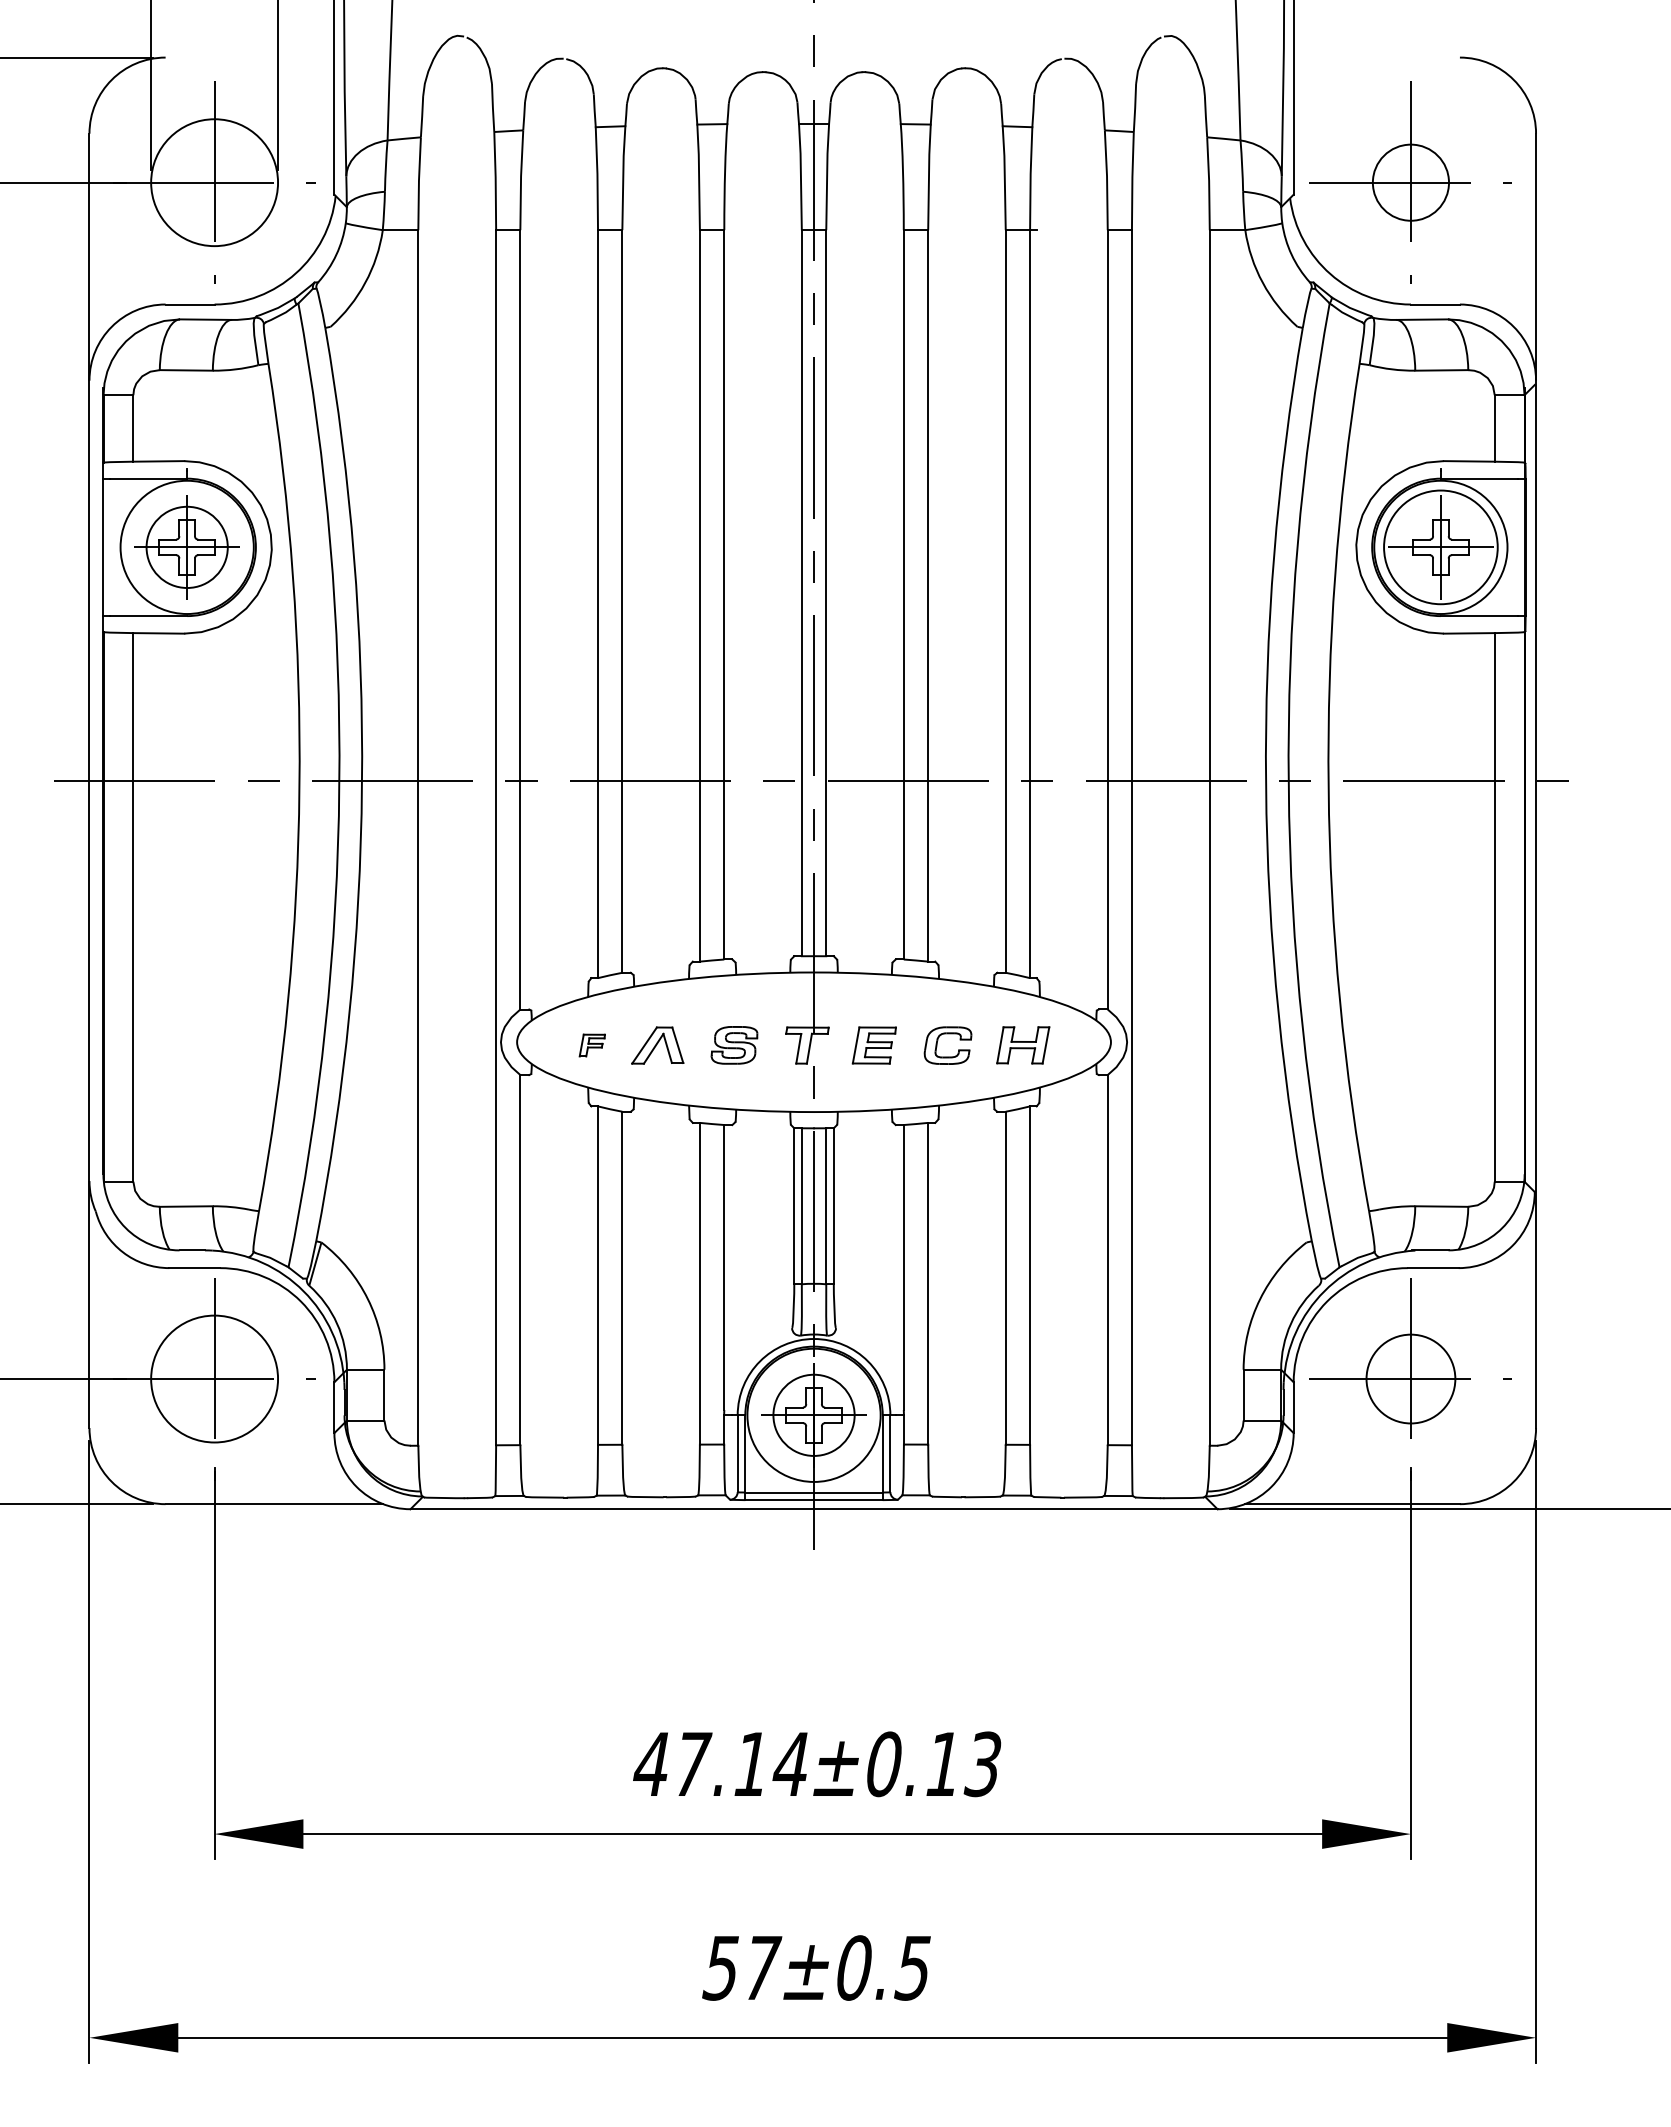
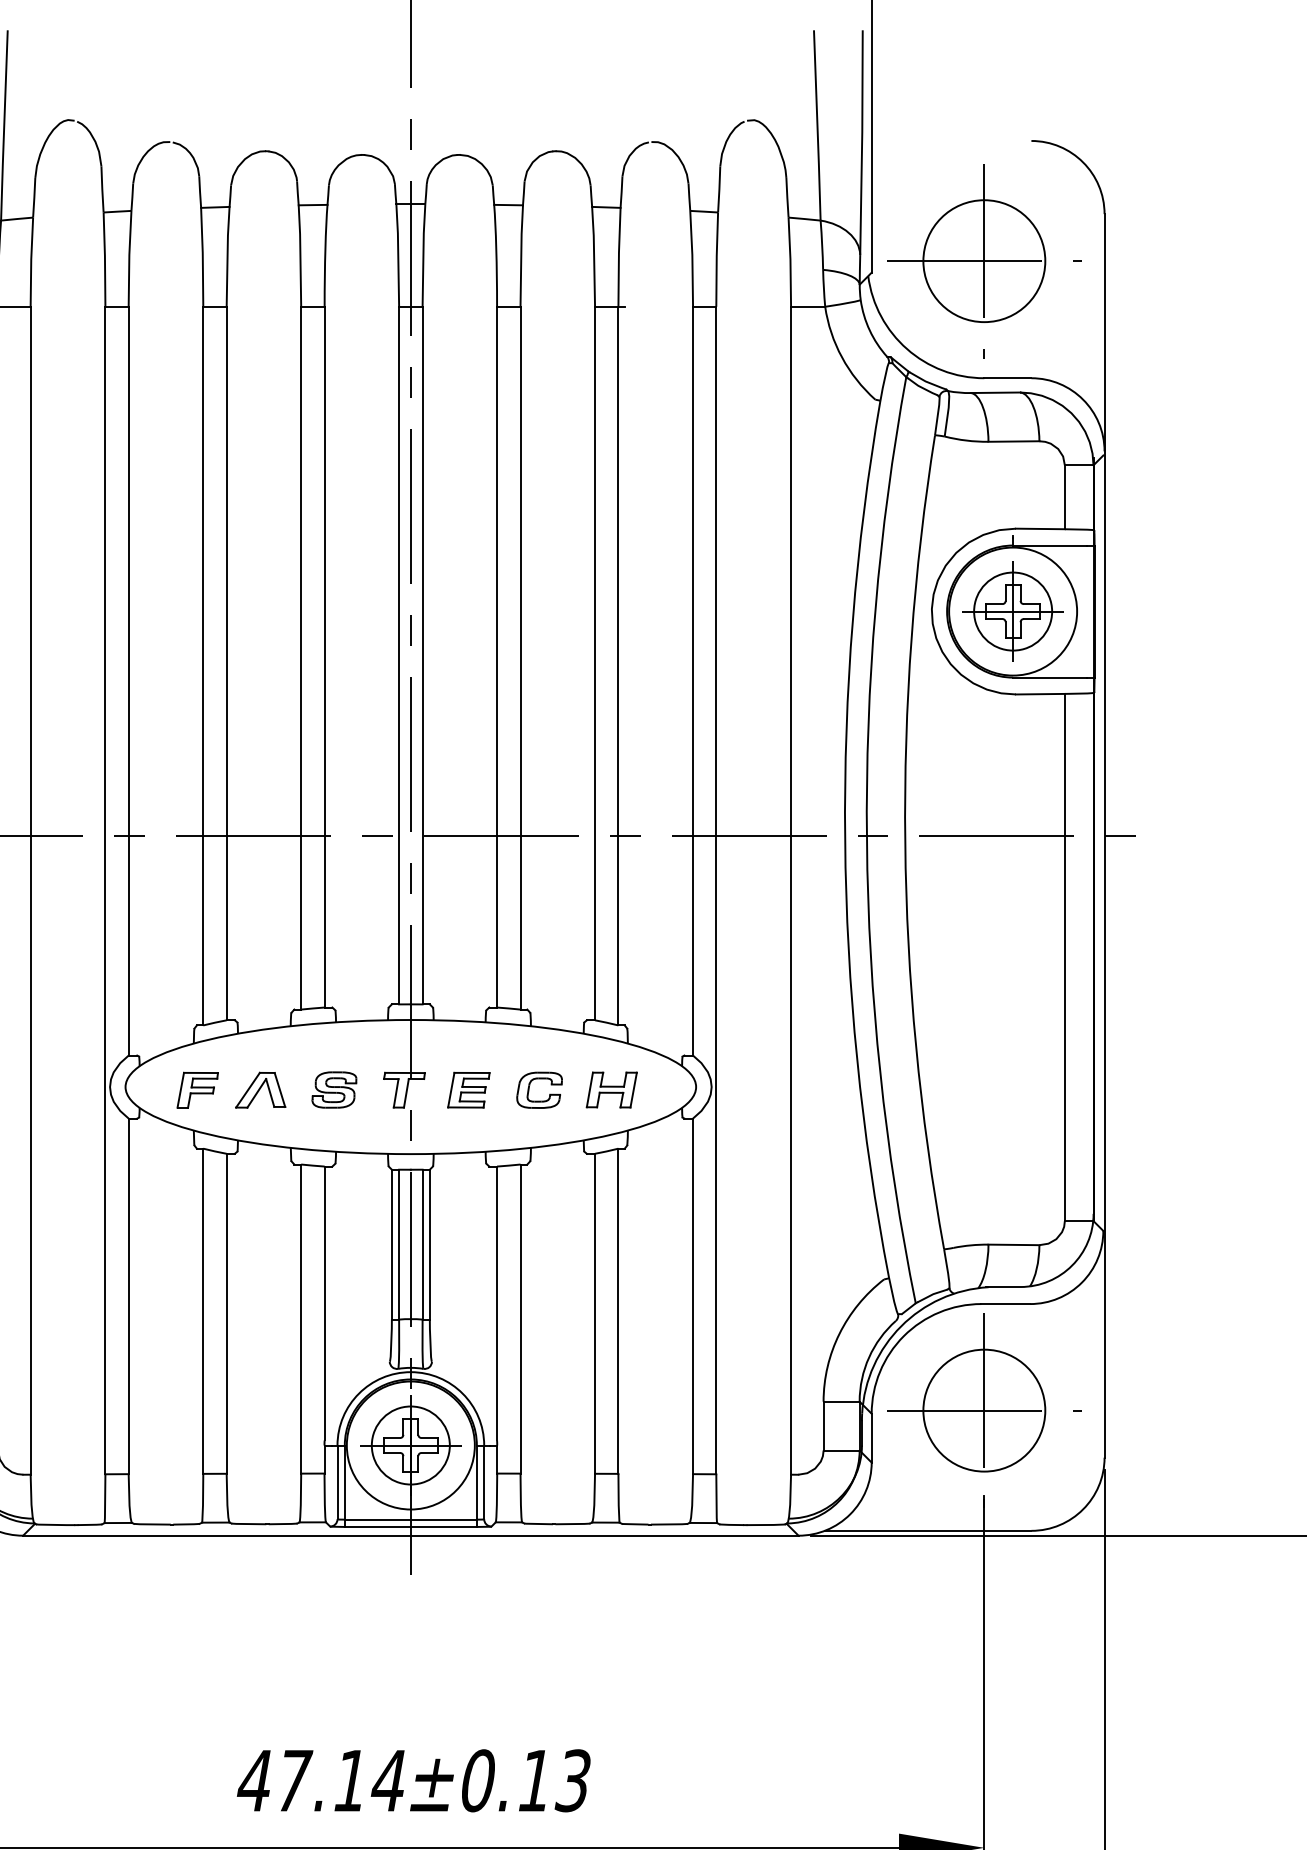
circle: (1410, 182) -> (983, 260), size x1.67
circle: (1440, 547) -> (1012, 611), size x0.71
part: (592, 1045) -> (197, 1090), size x1.67
circle: (1410, 1378) -> (983, 1410), size x1.43

